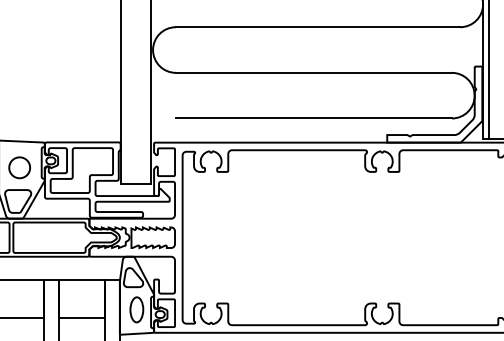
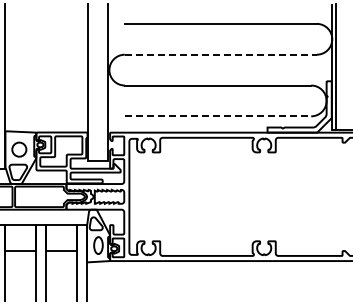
line: (319, 26) -> (221, 54), solid -> dashed
line: (314, 118) -> (218, 116), solid -> dashed

